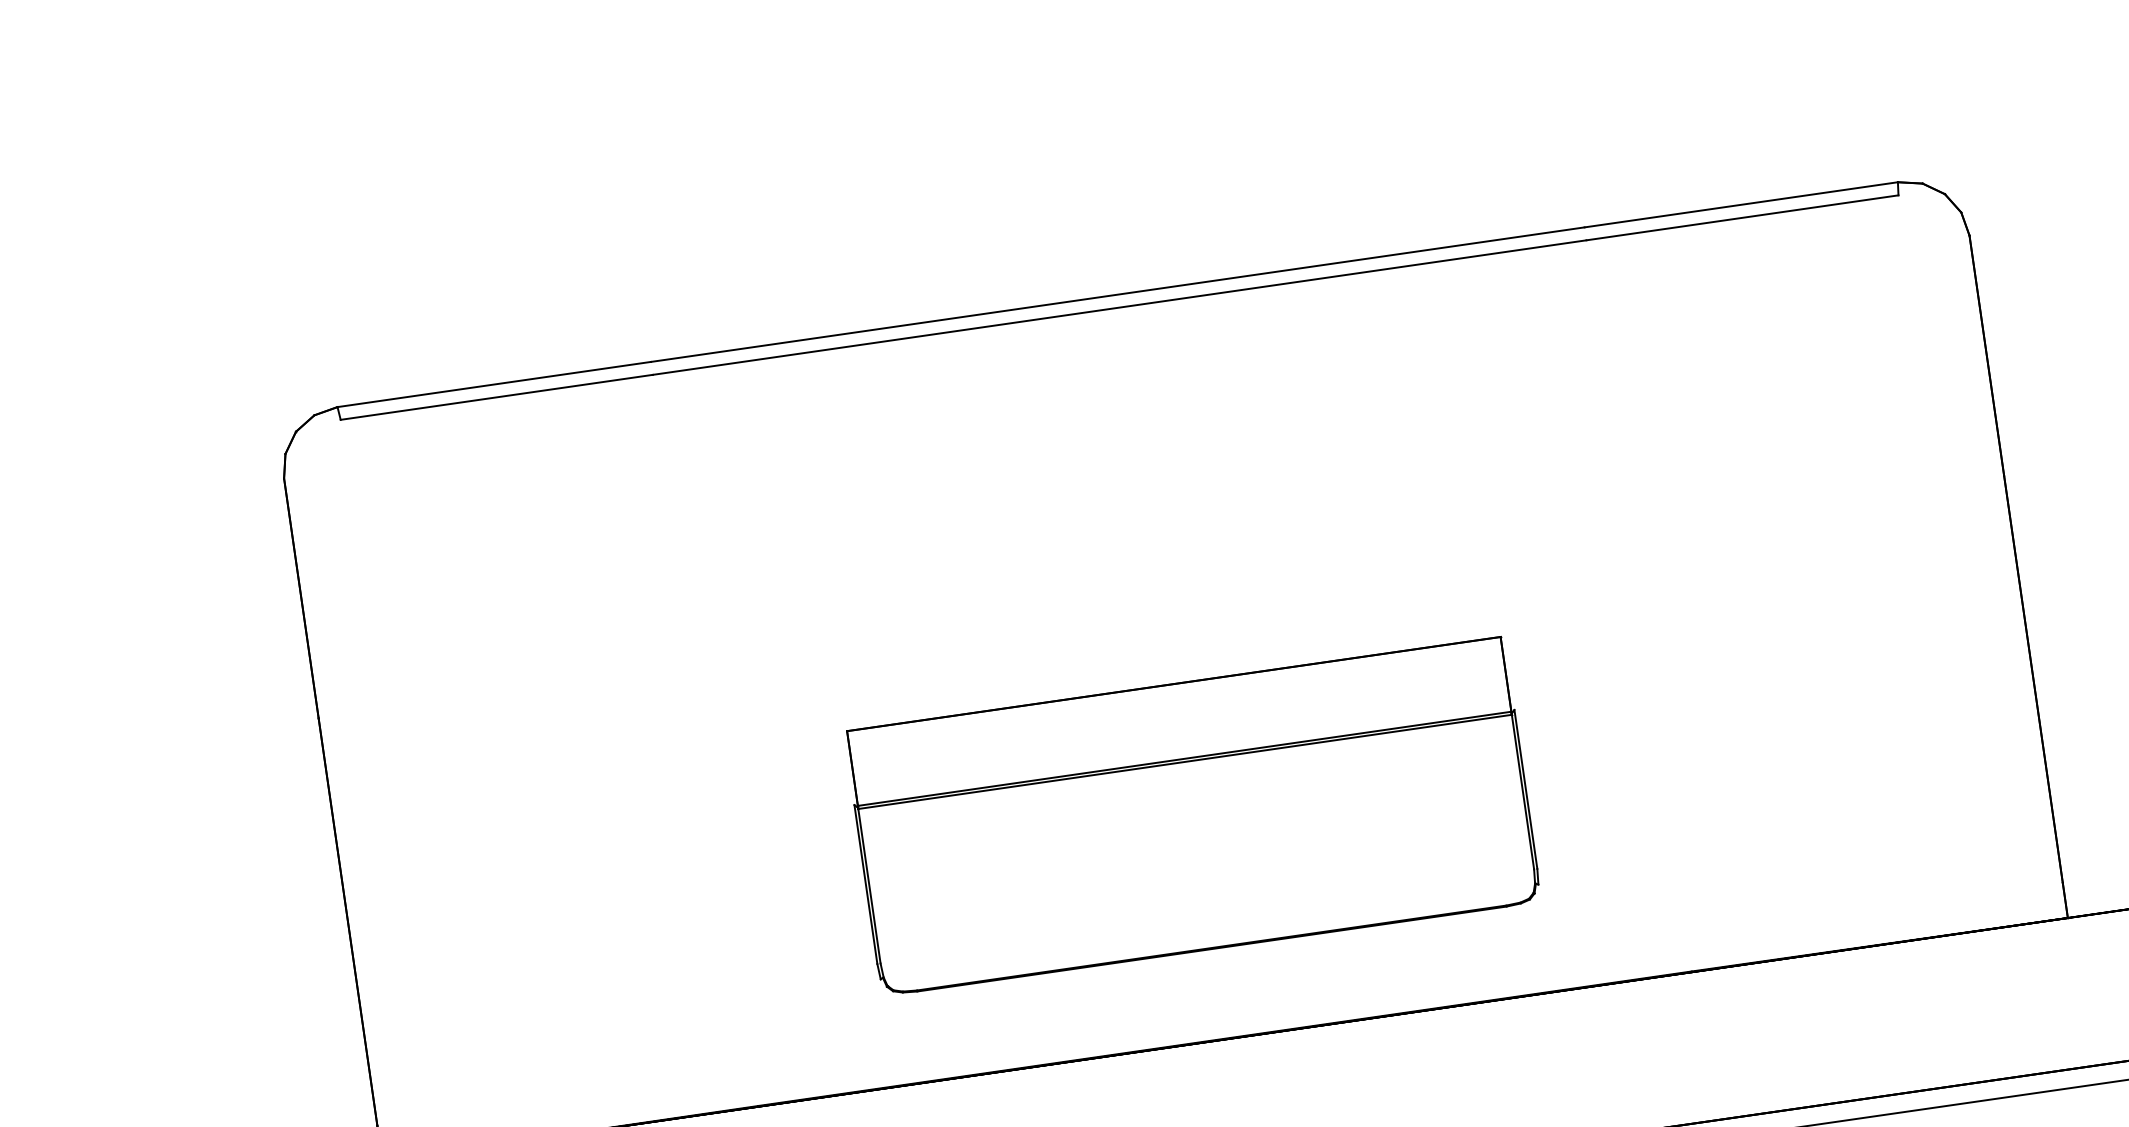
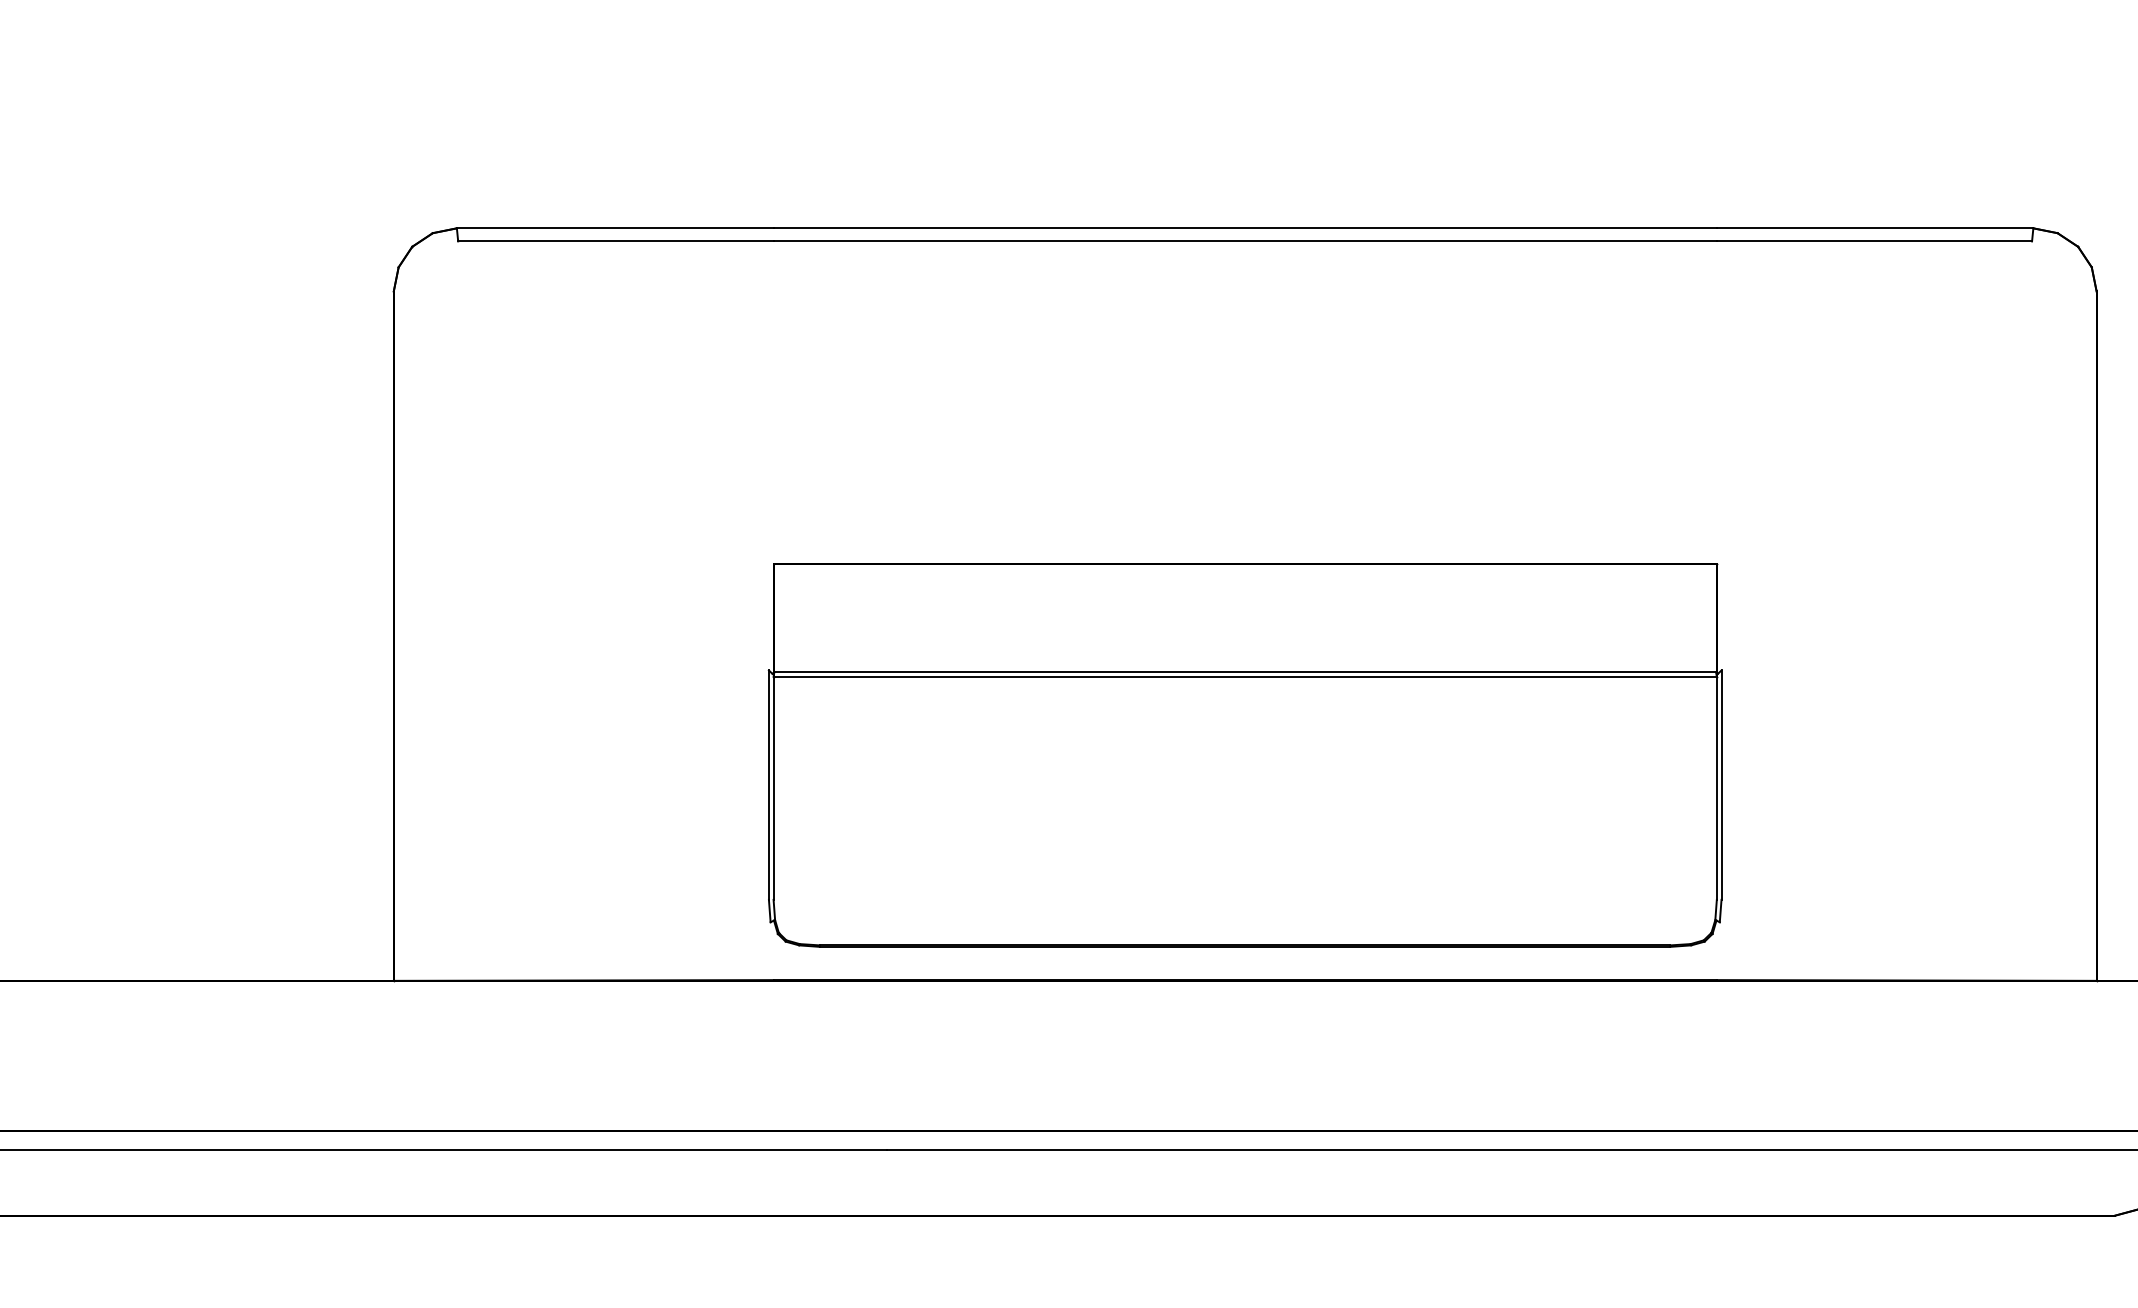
part: (1192, 816) -> (1244, 755), size x1.43

